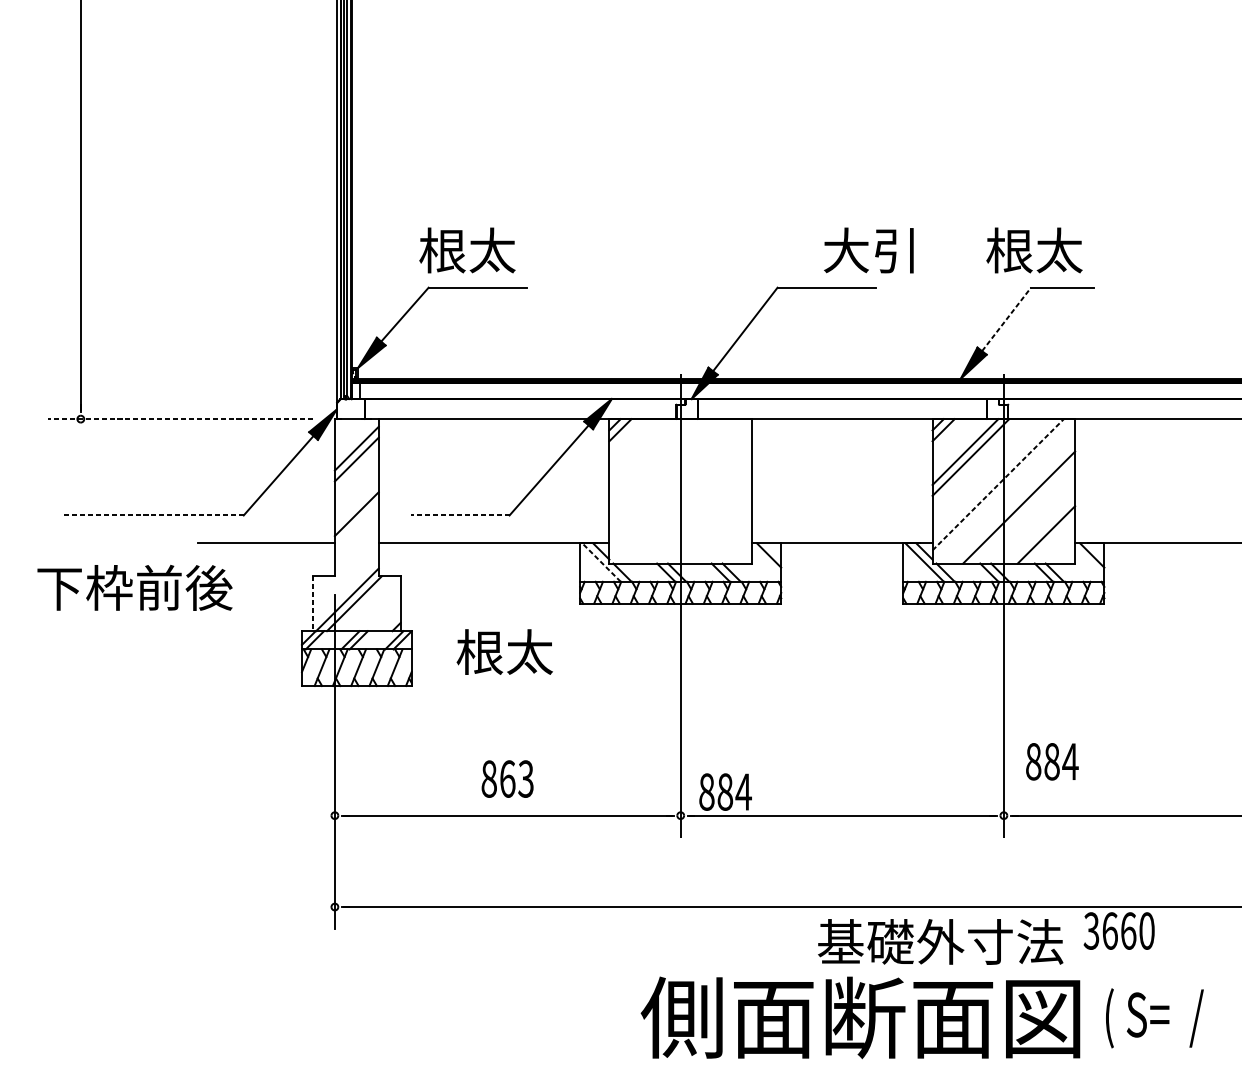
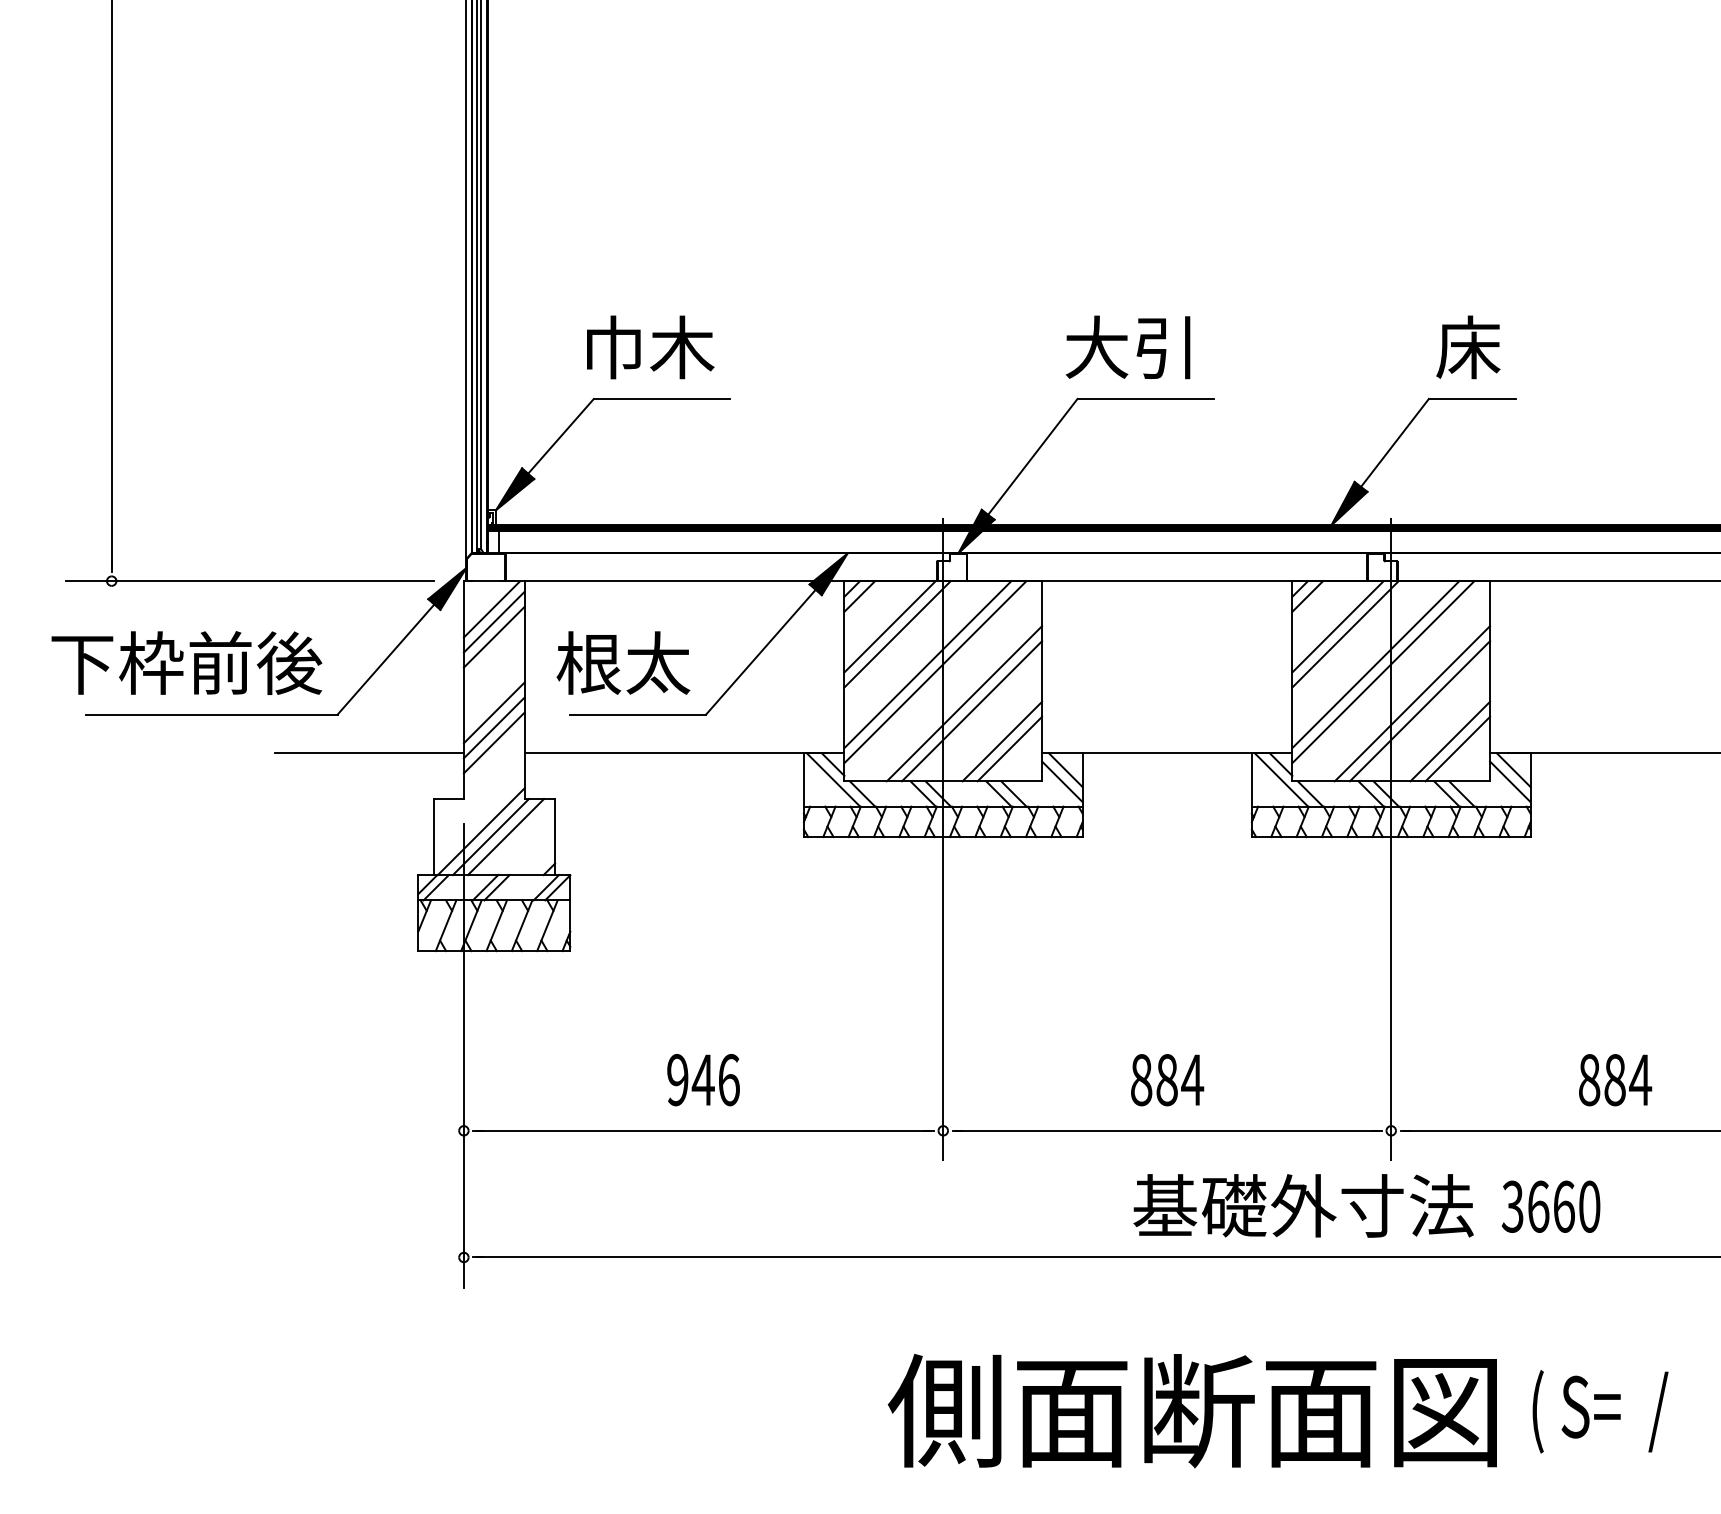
text: (467, 250) -> (647, 347), 根太 -> 巾木
text: (868, 250) -> (1127, 347), moved
text: (1034, 250) -> (1433, 347), 根太 -> 床
line: (1006, 319) -> (1394, 442), dashed -> solid
line: (180, 419) -> (249, 581), dashed -> solid
line: (354, 439) -> (491, 609), added
line: (641, 451) -> (889, 626), added
line: (647, 457) -> (897, 634), added
line: (669, 479) -> (927, 664), added
line: (992, 479) -> (1375, 664), added
line: (675, 485) -> (935, 672), added
line: (998, 485) -> (1383, 672), dashed -> solid
line: (696, 507) -> (964, 703), added
line: (701, 513) -> (971, 711), added
line: (1024, 513) -> (1419, 711), added
line: (153, 515) -> (212, 714), dashed -> solid
line: (460, 515) -> (637, 714), dashed -> solid
line: (356, 524) -> (493, 727), added
line: (723, 534) -> (1002, 741), added
line: (356, 535) -> (493, 742), added
line: (728, 539) -> (1009, 748), added
line: (1051, 539) -> (1457, 748), added
line: (601, 562) -> (833, 780), dashed -> solid
line: (766, 563) -> (1062, 781), added
line: (1089, 563) -> (1510, 781), added
text: (134, 587) -> (186, 662), moved
line: (312, 604) -> (433, 837), dashed -> solid
line: (365, 604) -> (506, 837), added
text: (504, 651) -> (623, 662), moved
text: (1052, 762) -> (1615, 1080), moved
text: (507, 779) -> (703, 1080), 863 -> 946
text: (725, 792) -> (1167, 1080), moved
text: (1118, 930) -> (1550, 1206), moved
text: (940, 941) -> (1303, 1205), moved

